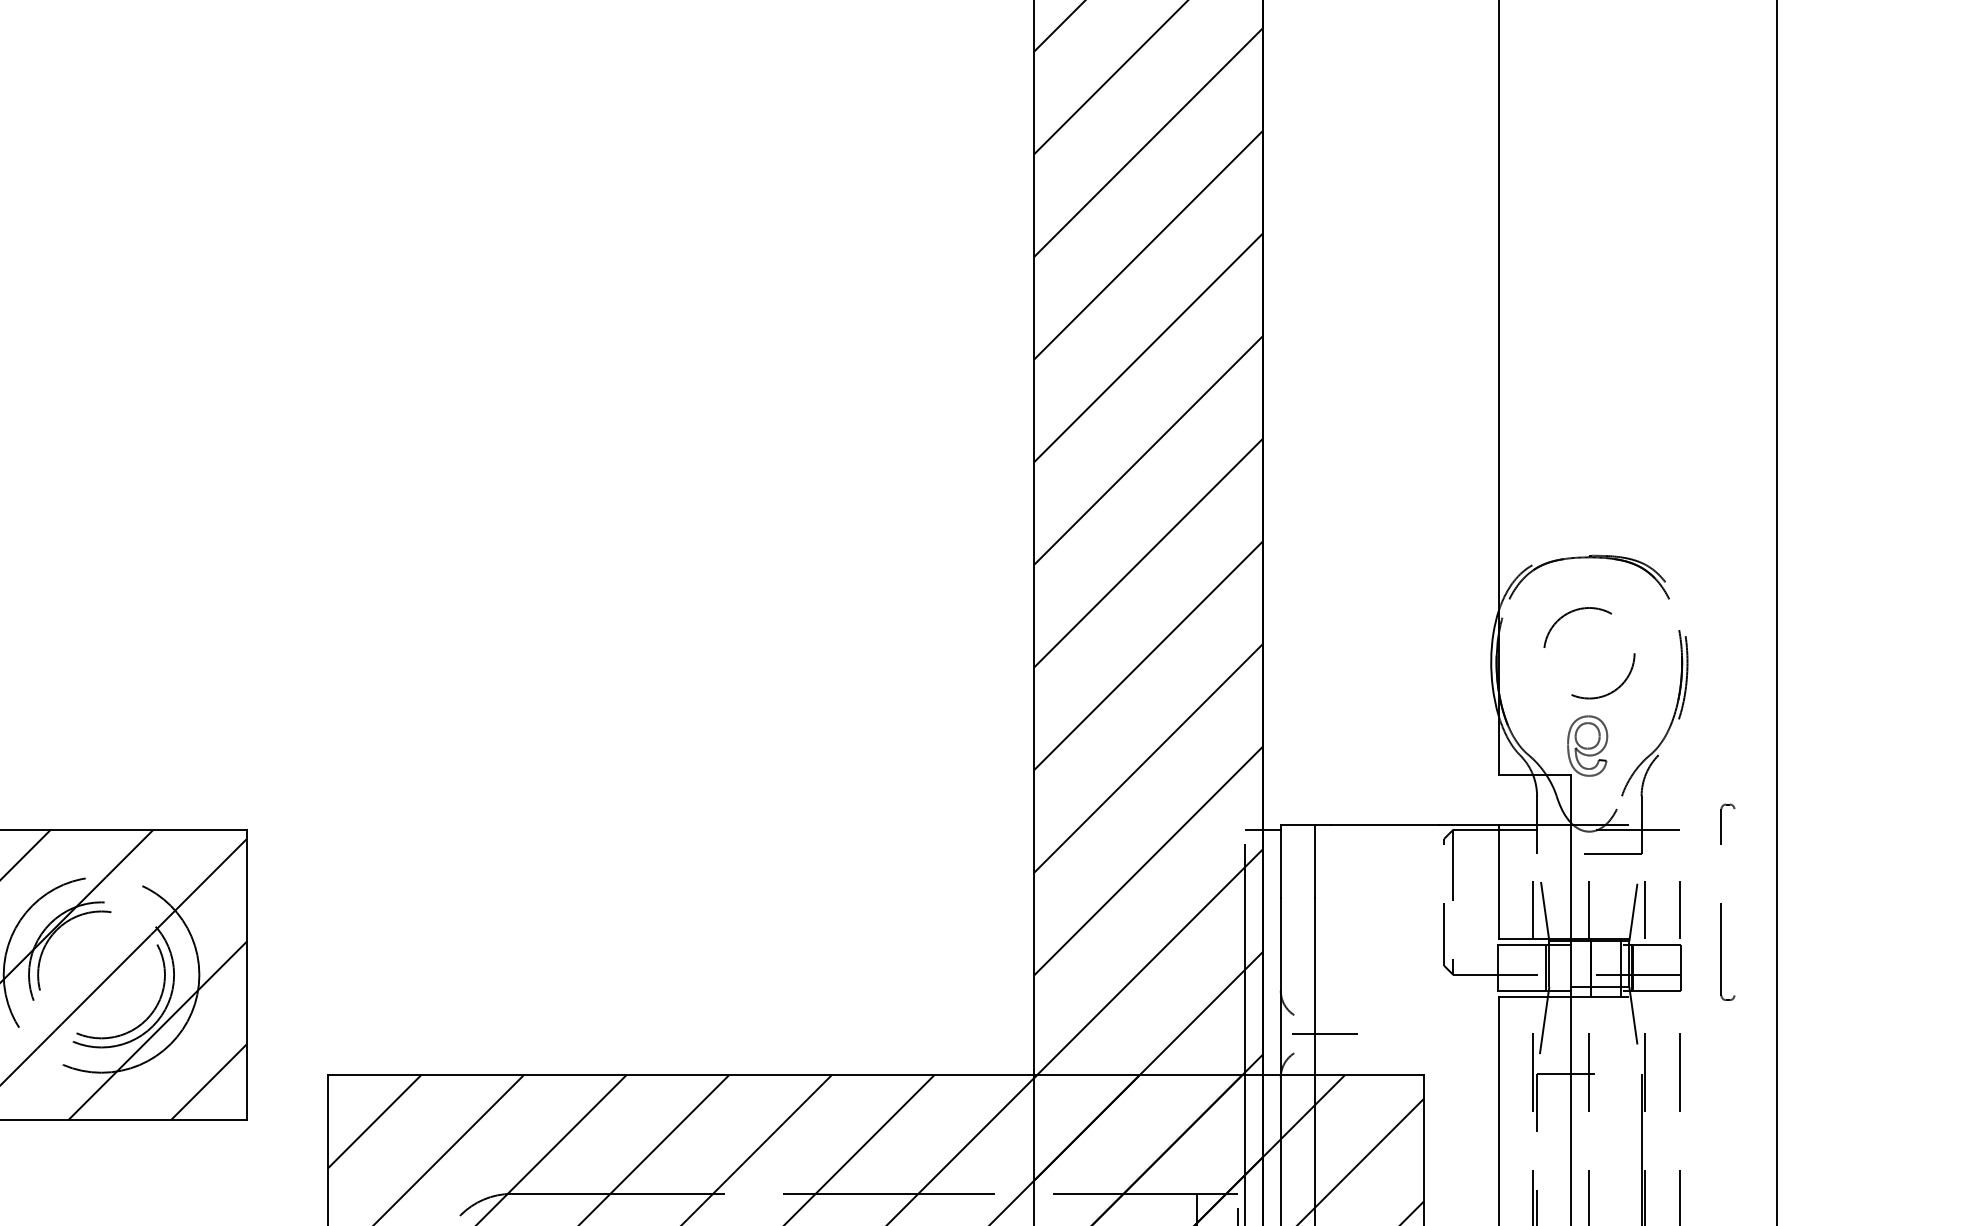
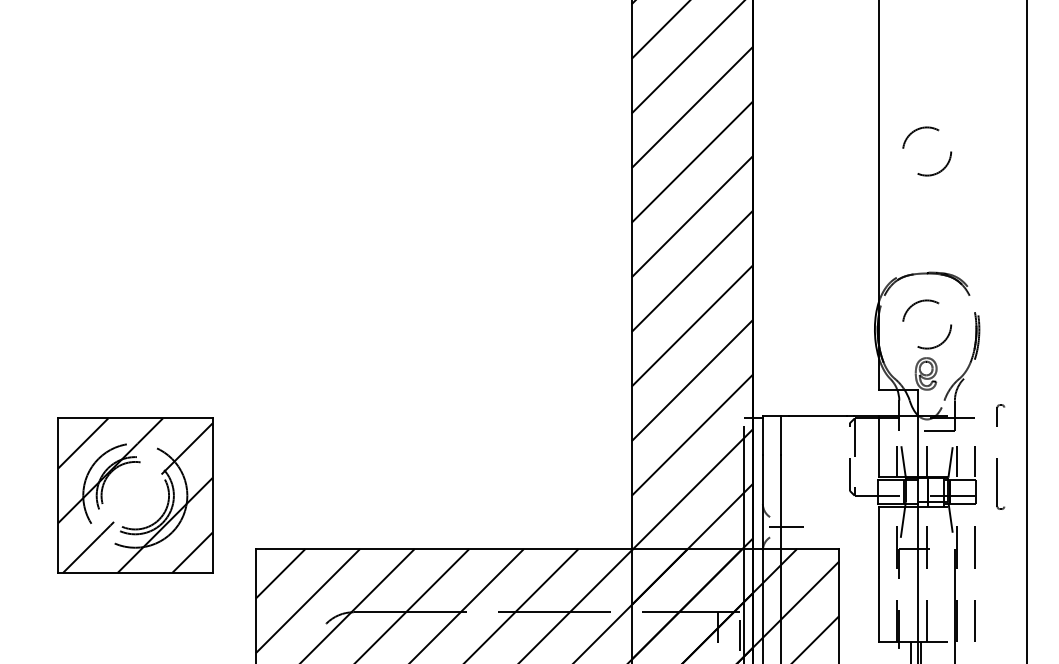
circle: (1590, 328) -> (927, 151), added
hatch: (105, 978) -> (137, 497), removed

